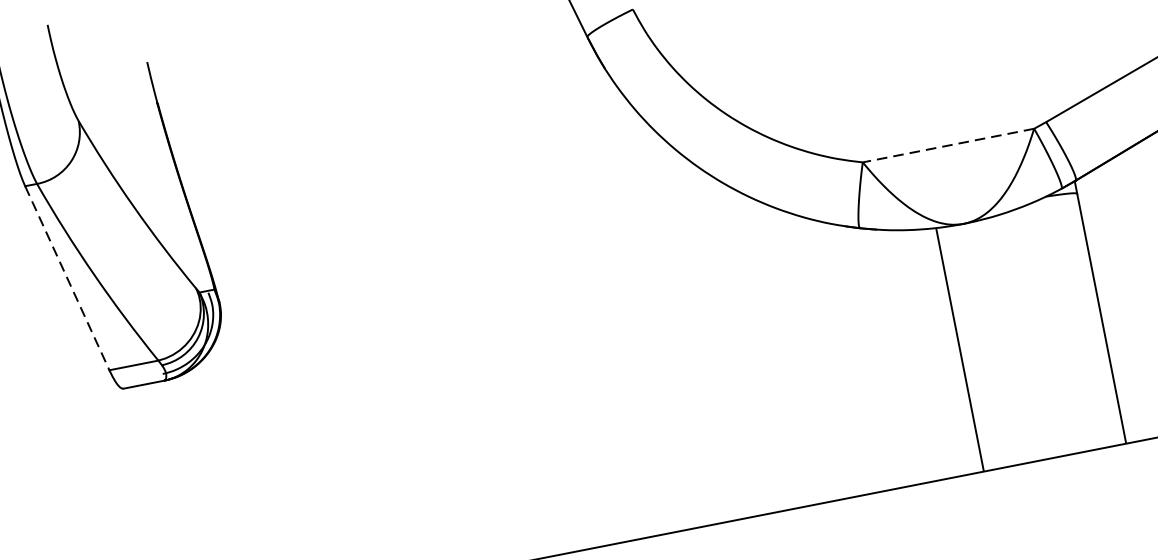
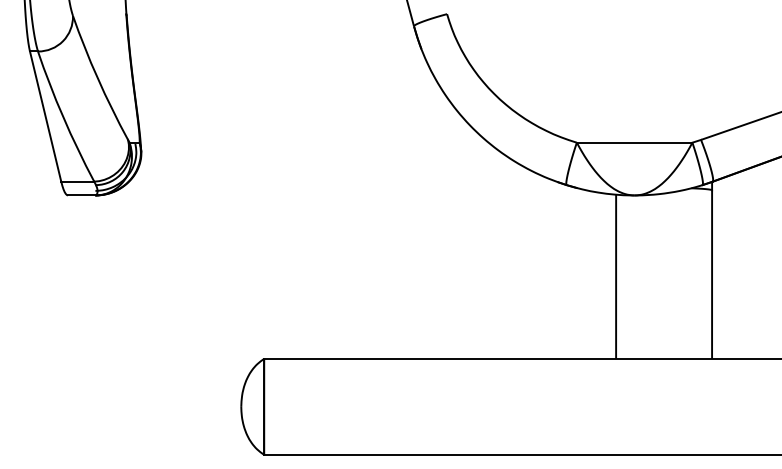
line: (948, 145) -> (634, 142), dashed -> solid
line: (67, 278) -> (45, 116), dashed -> solid

